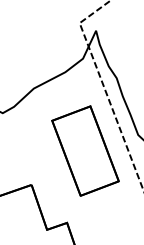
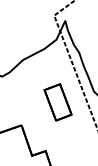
part: (84, 151) -> (57, 102), size x0.6

